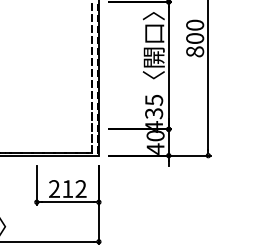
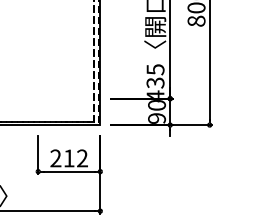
text: (155, 148) -> (156, 117), 40 -> 90

